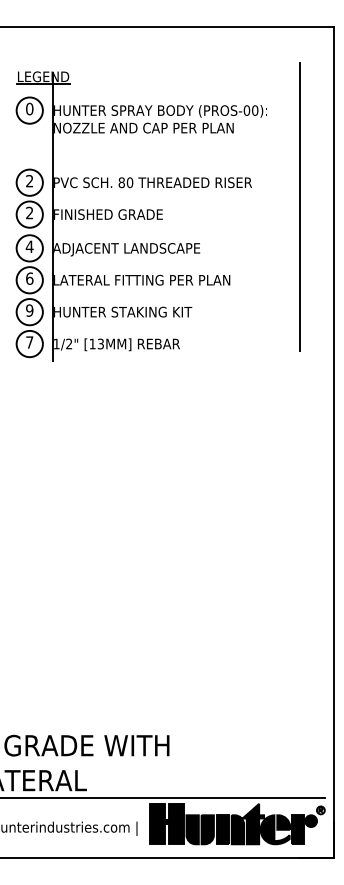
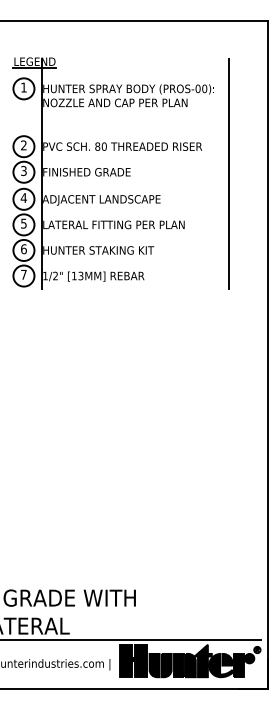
text: (29, 108) -> (23, 87), 0 -> 1
line: (299, 206) -> (229, 173), moved
text: (29, 213) -> (23, 171), 2 -> 3
text: (29, 278) -> (23, 223), 6 -> 5
text: (29, 310) -> (23, 249), 9 -> 6

